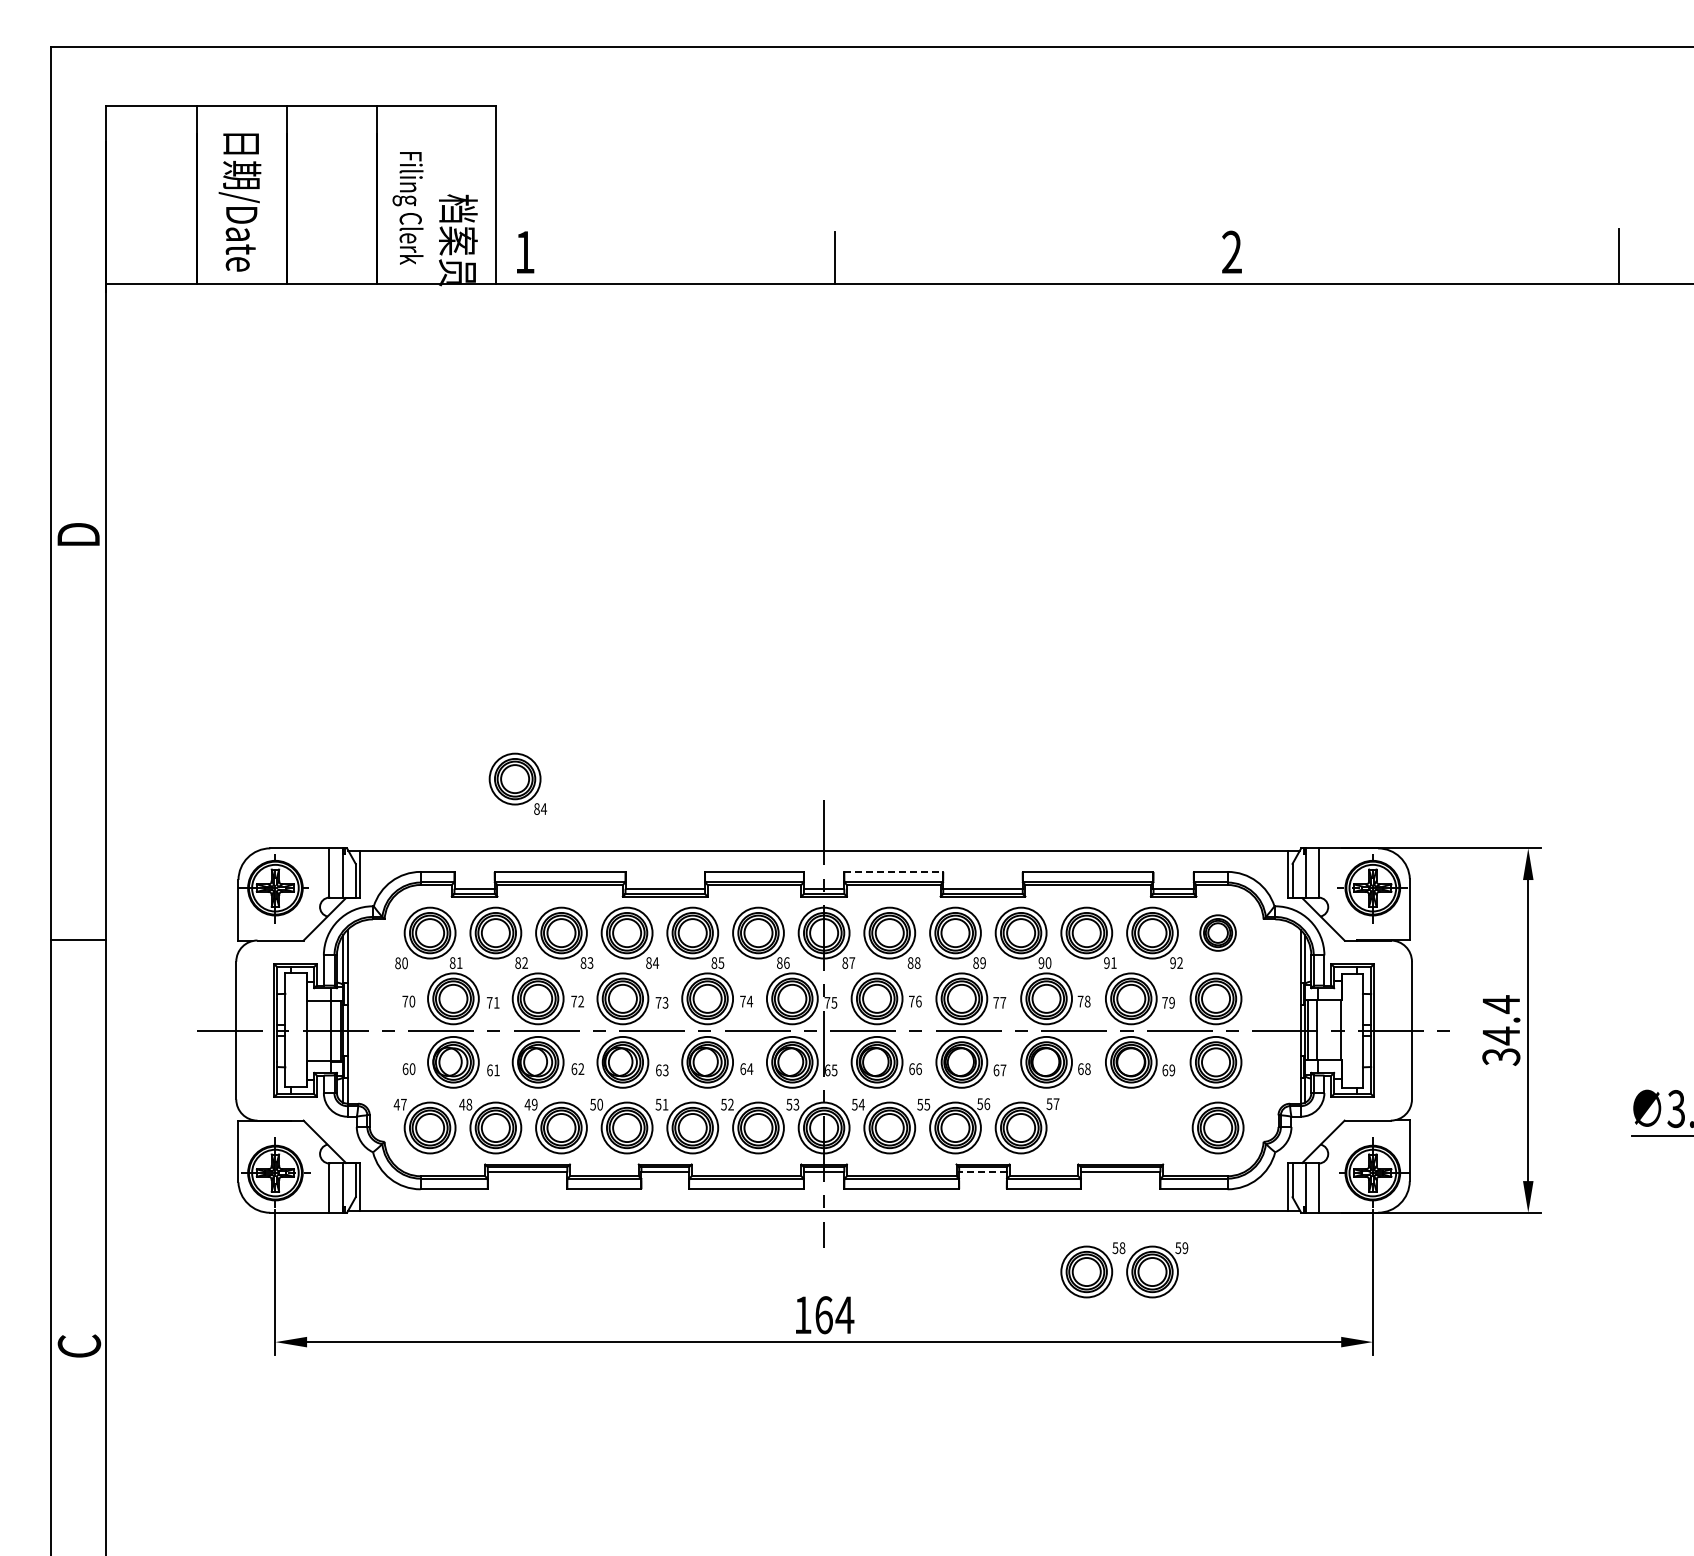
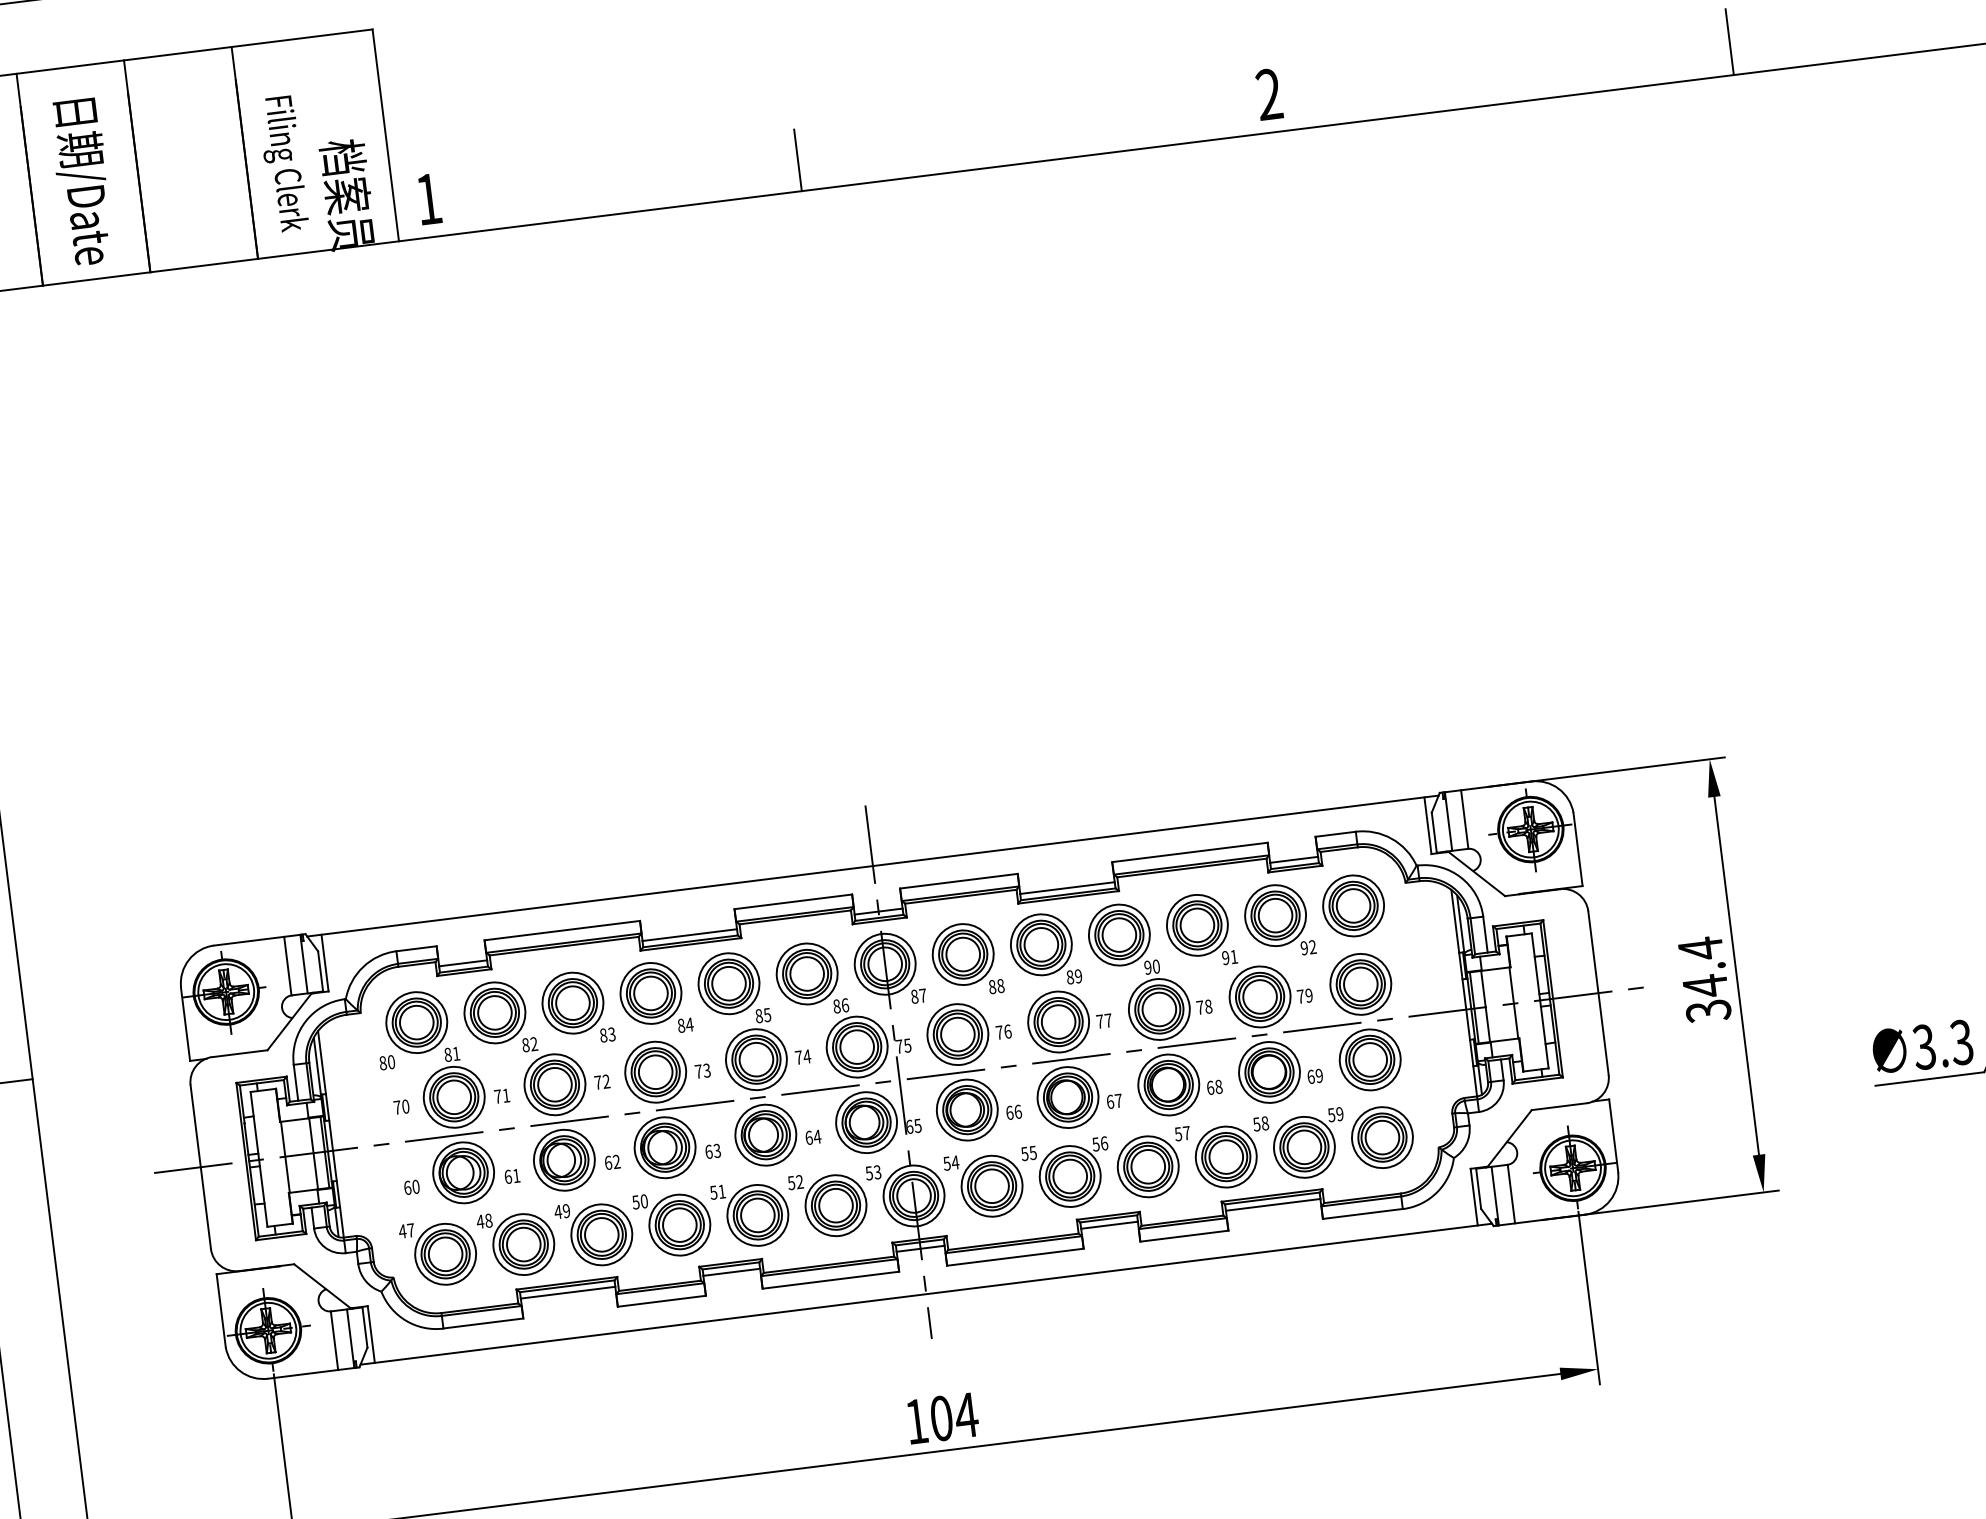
part: (517, 783) -> (498, 831), removed
line: (894, 871) -> (959, 880), dashed -> solid
part: (1217, 932) -> (1352, 905), size x1.43
line: (983, 1172) -> (1110, 1225), dashed -> solid
part: (1124, 1270) -> (1270, 1149), moved
text: (823, 1315) -> (941, 1418), 164 -> 104

